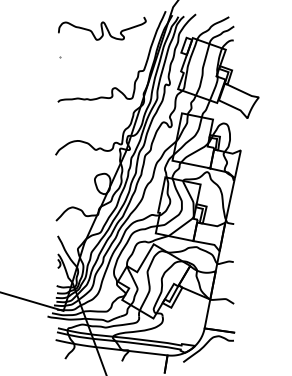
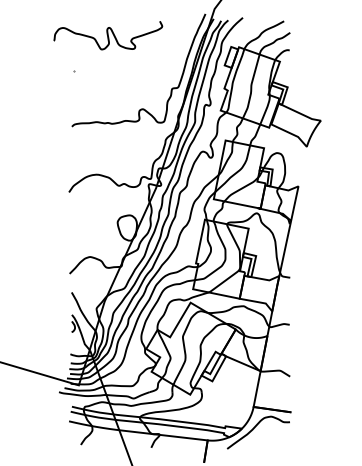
curve: (102, 28) -> (108, 35), moved

